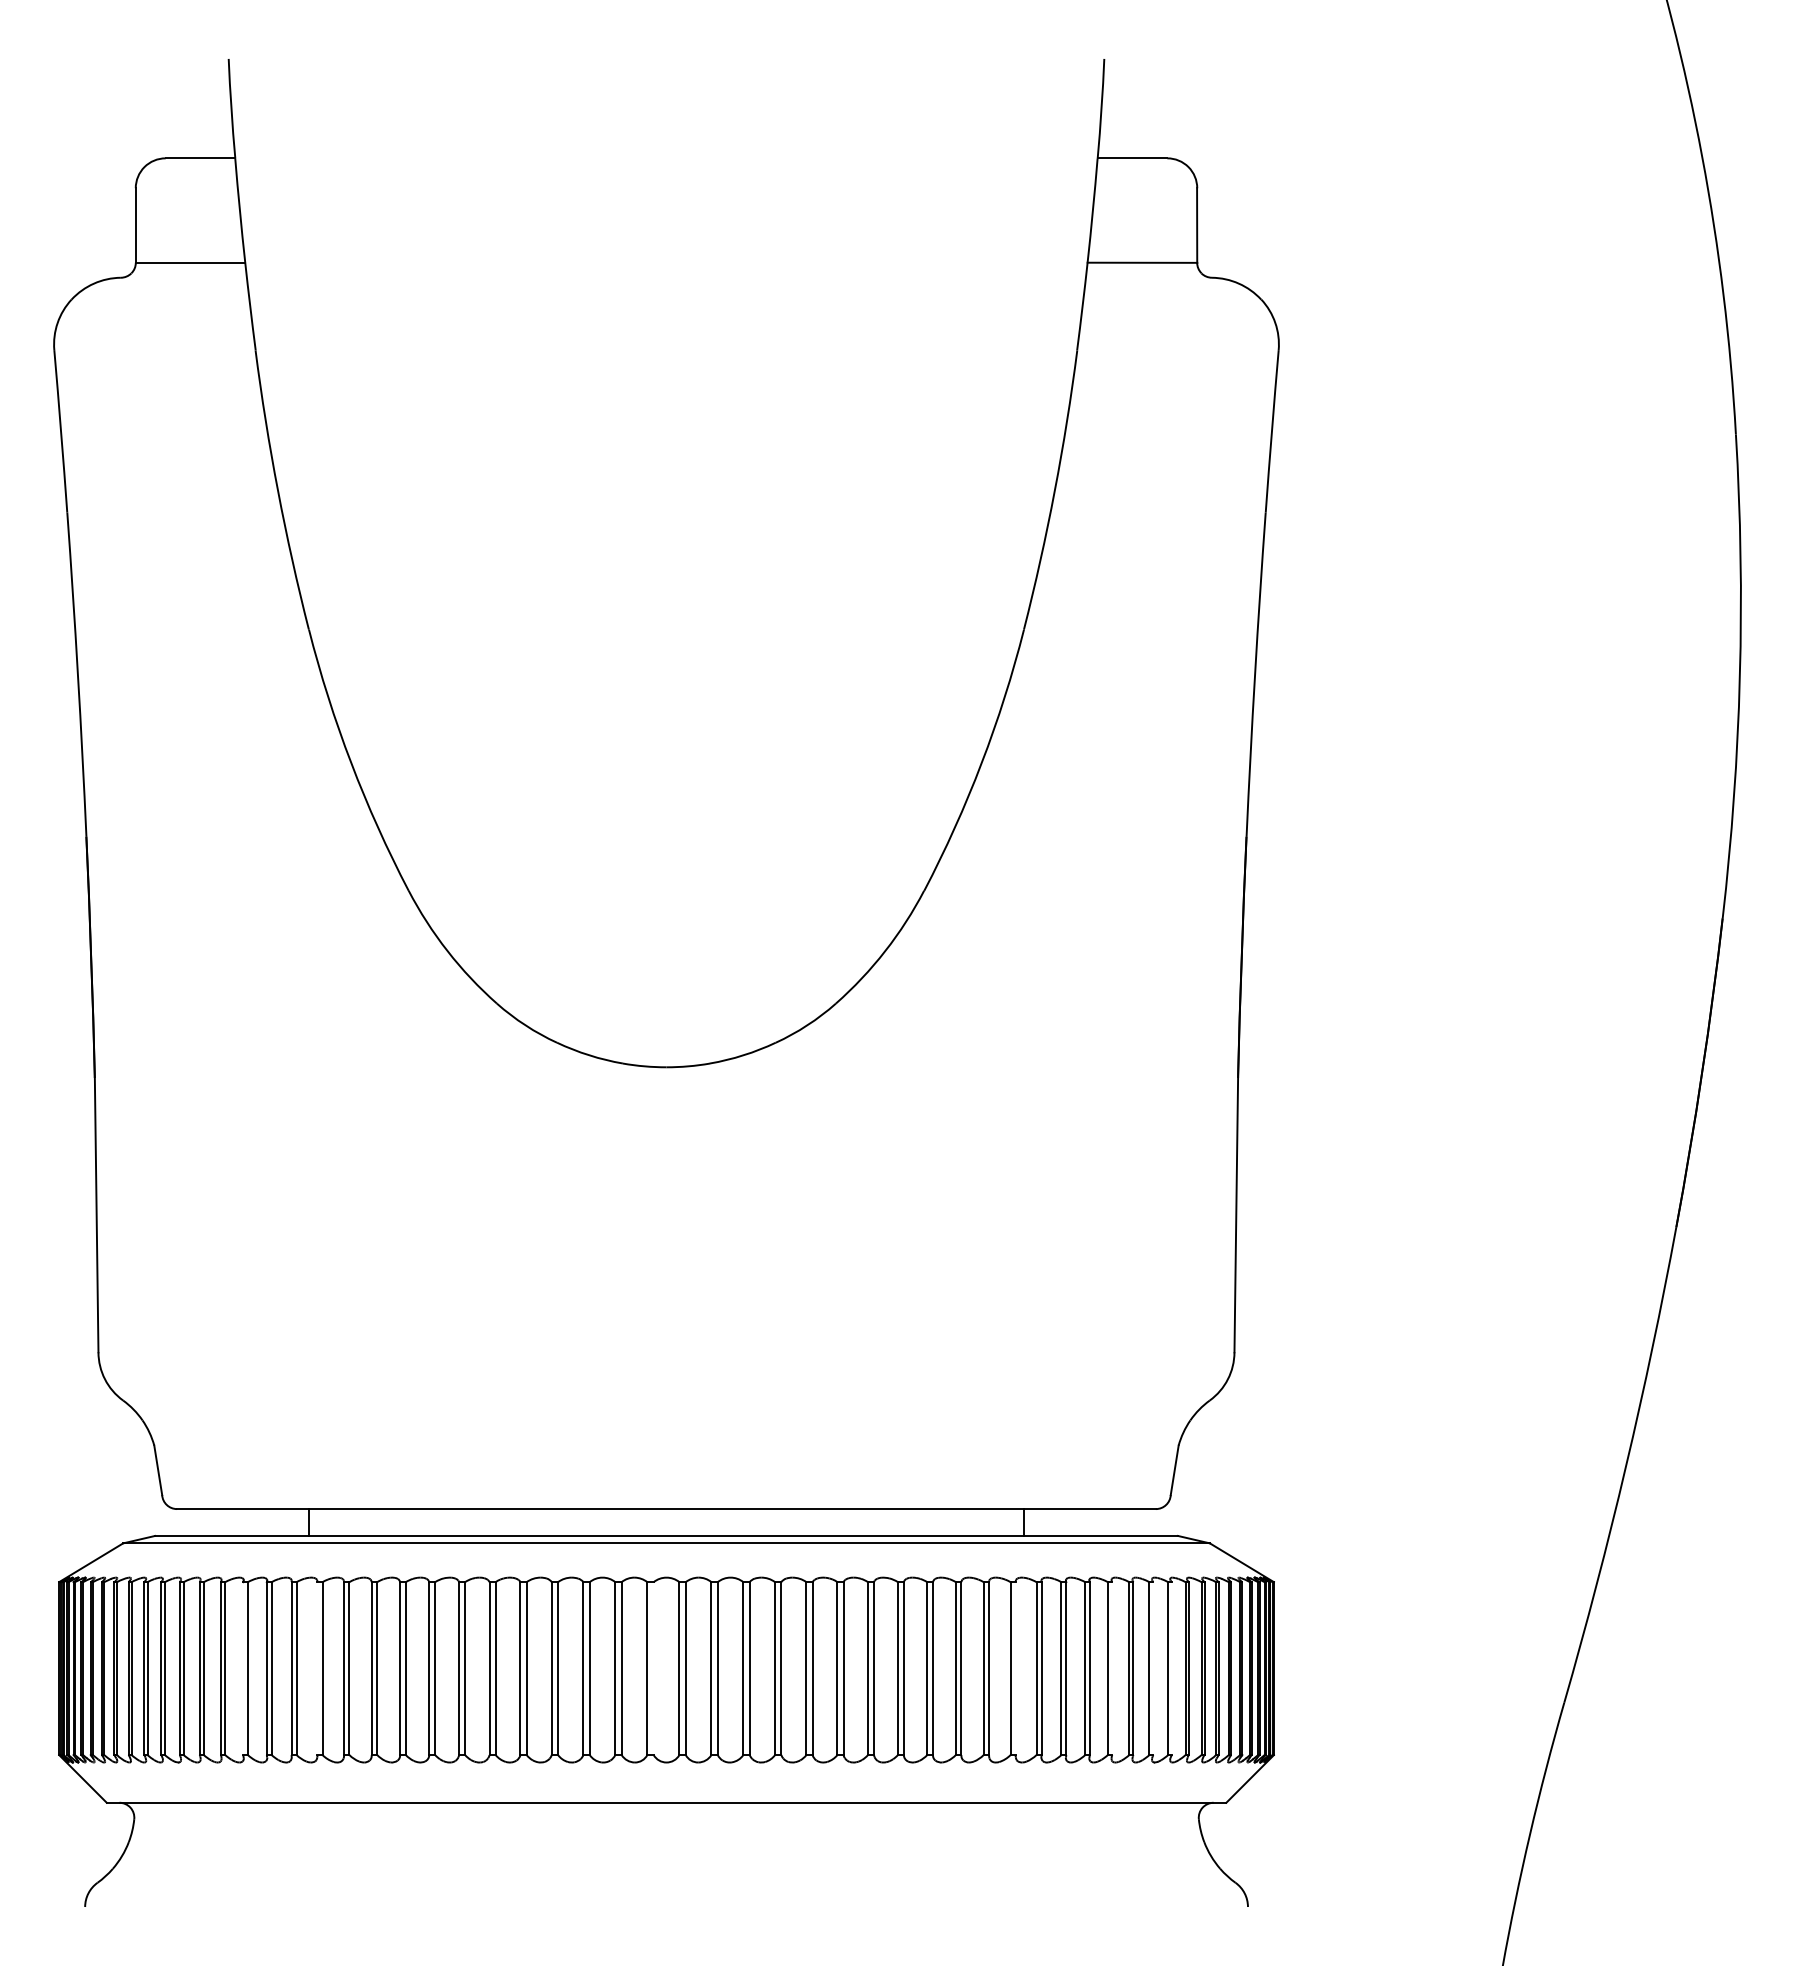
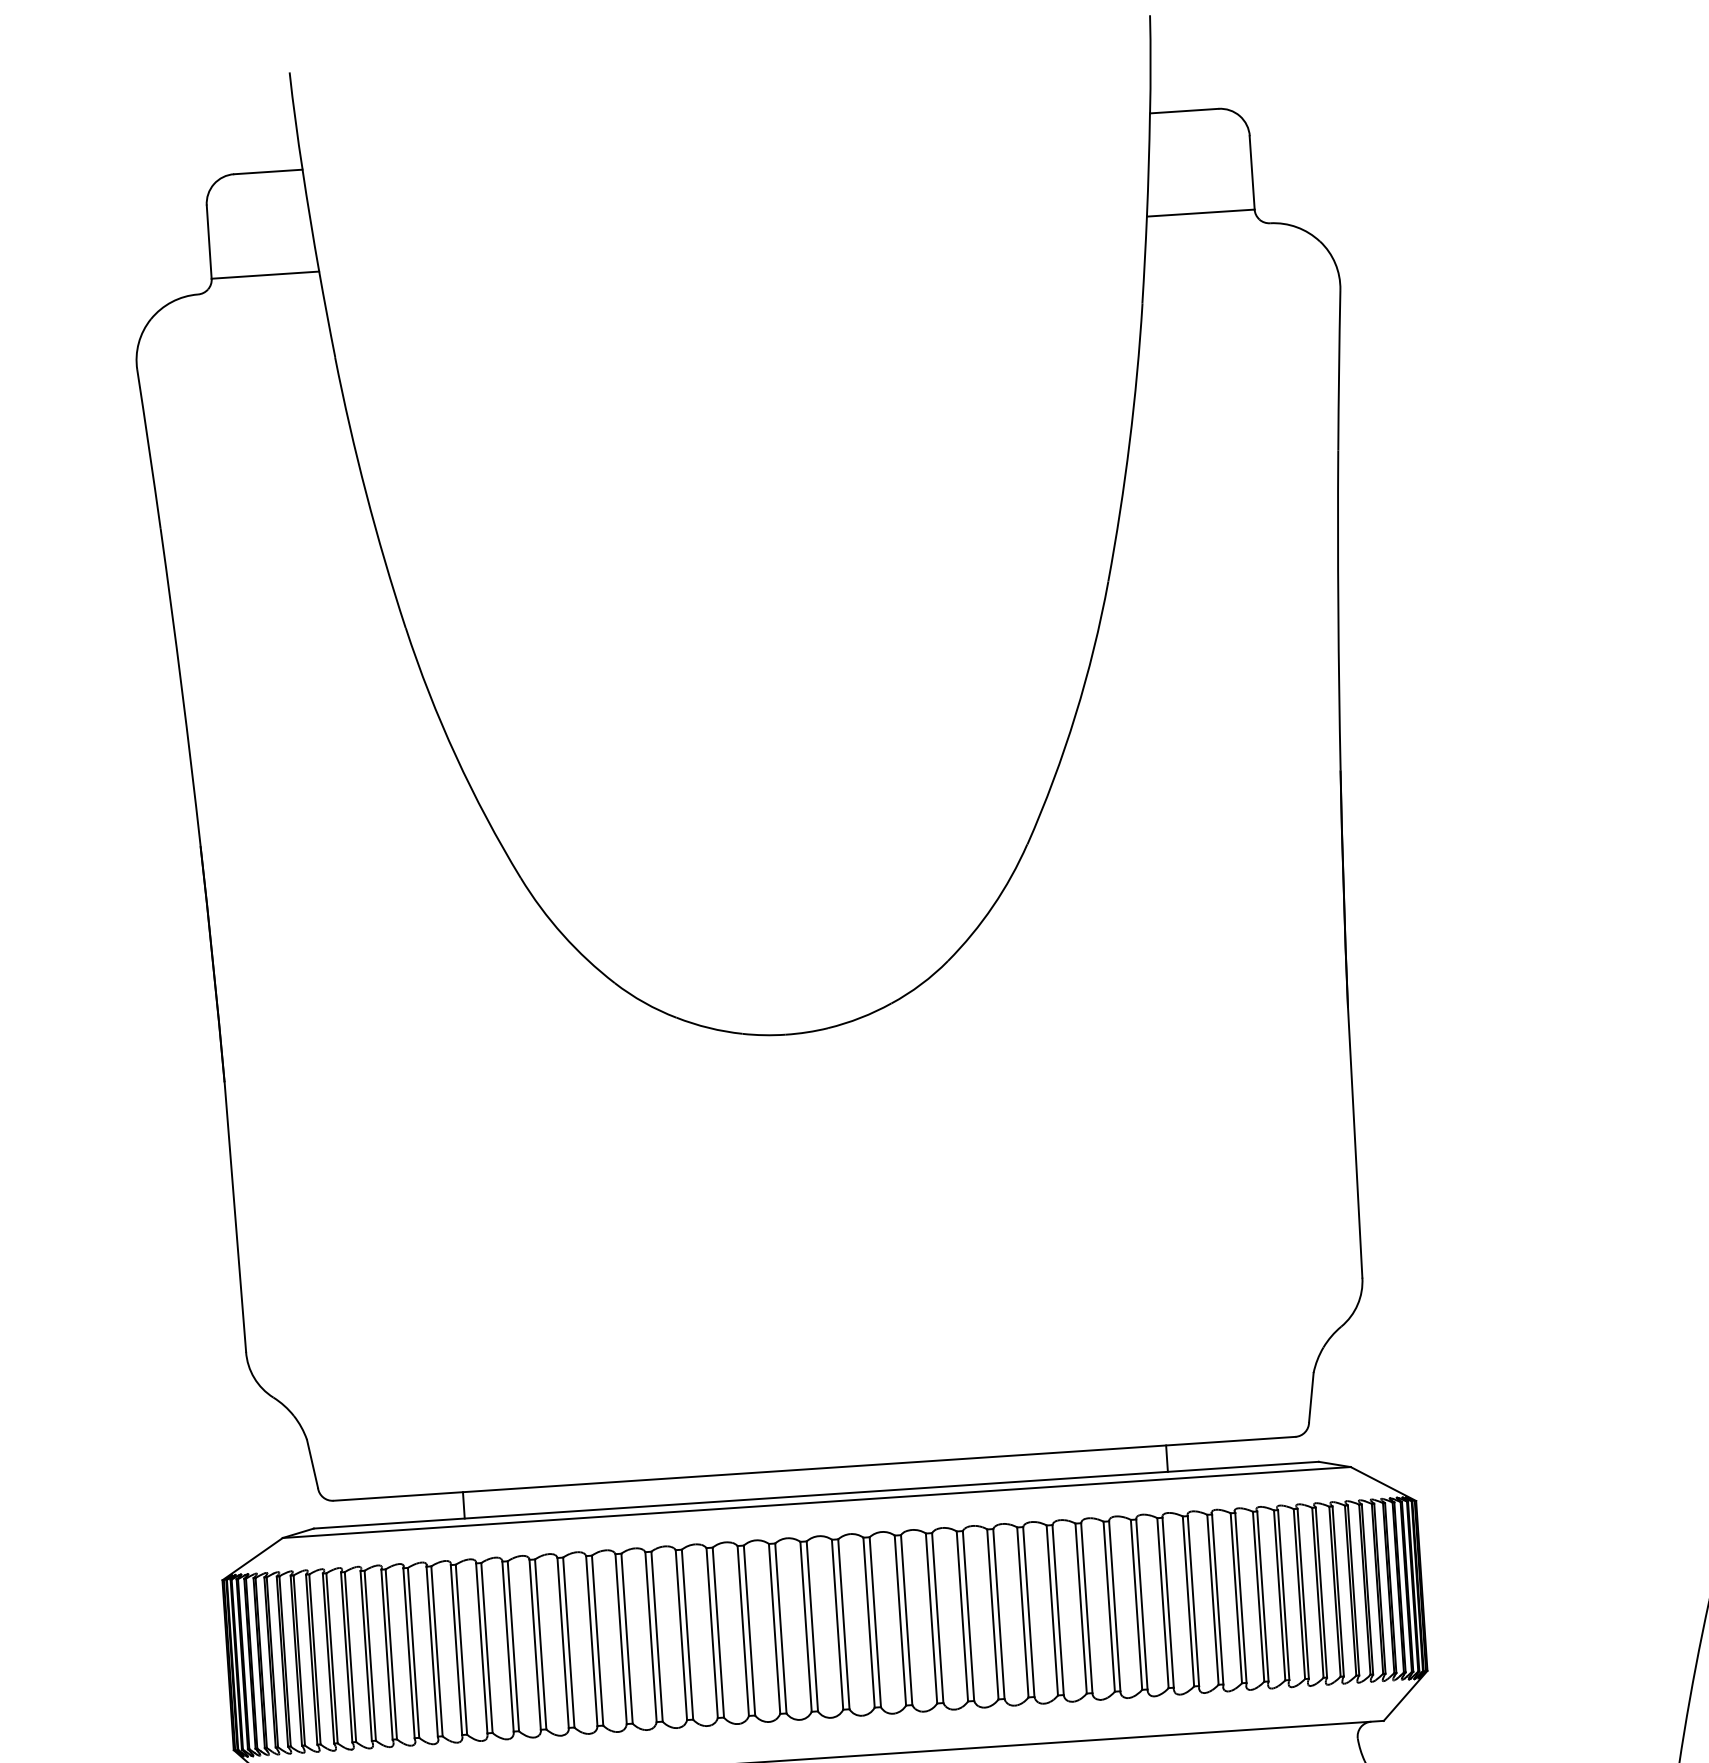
line: (243, 1668) -> (409, 1653), added
line: (317, 1668) -> (481, 1648), added
line: (653, 1668) -> (812, 1626), added
line: (1015, 1668) -> (1167, 1602), added
line: (1112, 1668) -> (1263, 1596), added
line: (1153, 1668) -> (1303, 1593), added
line: (1171, 1668) -> (1321, 1592), added

